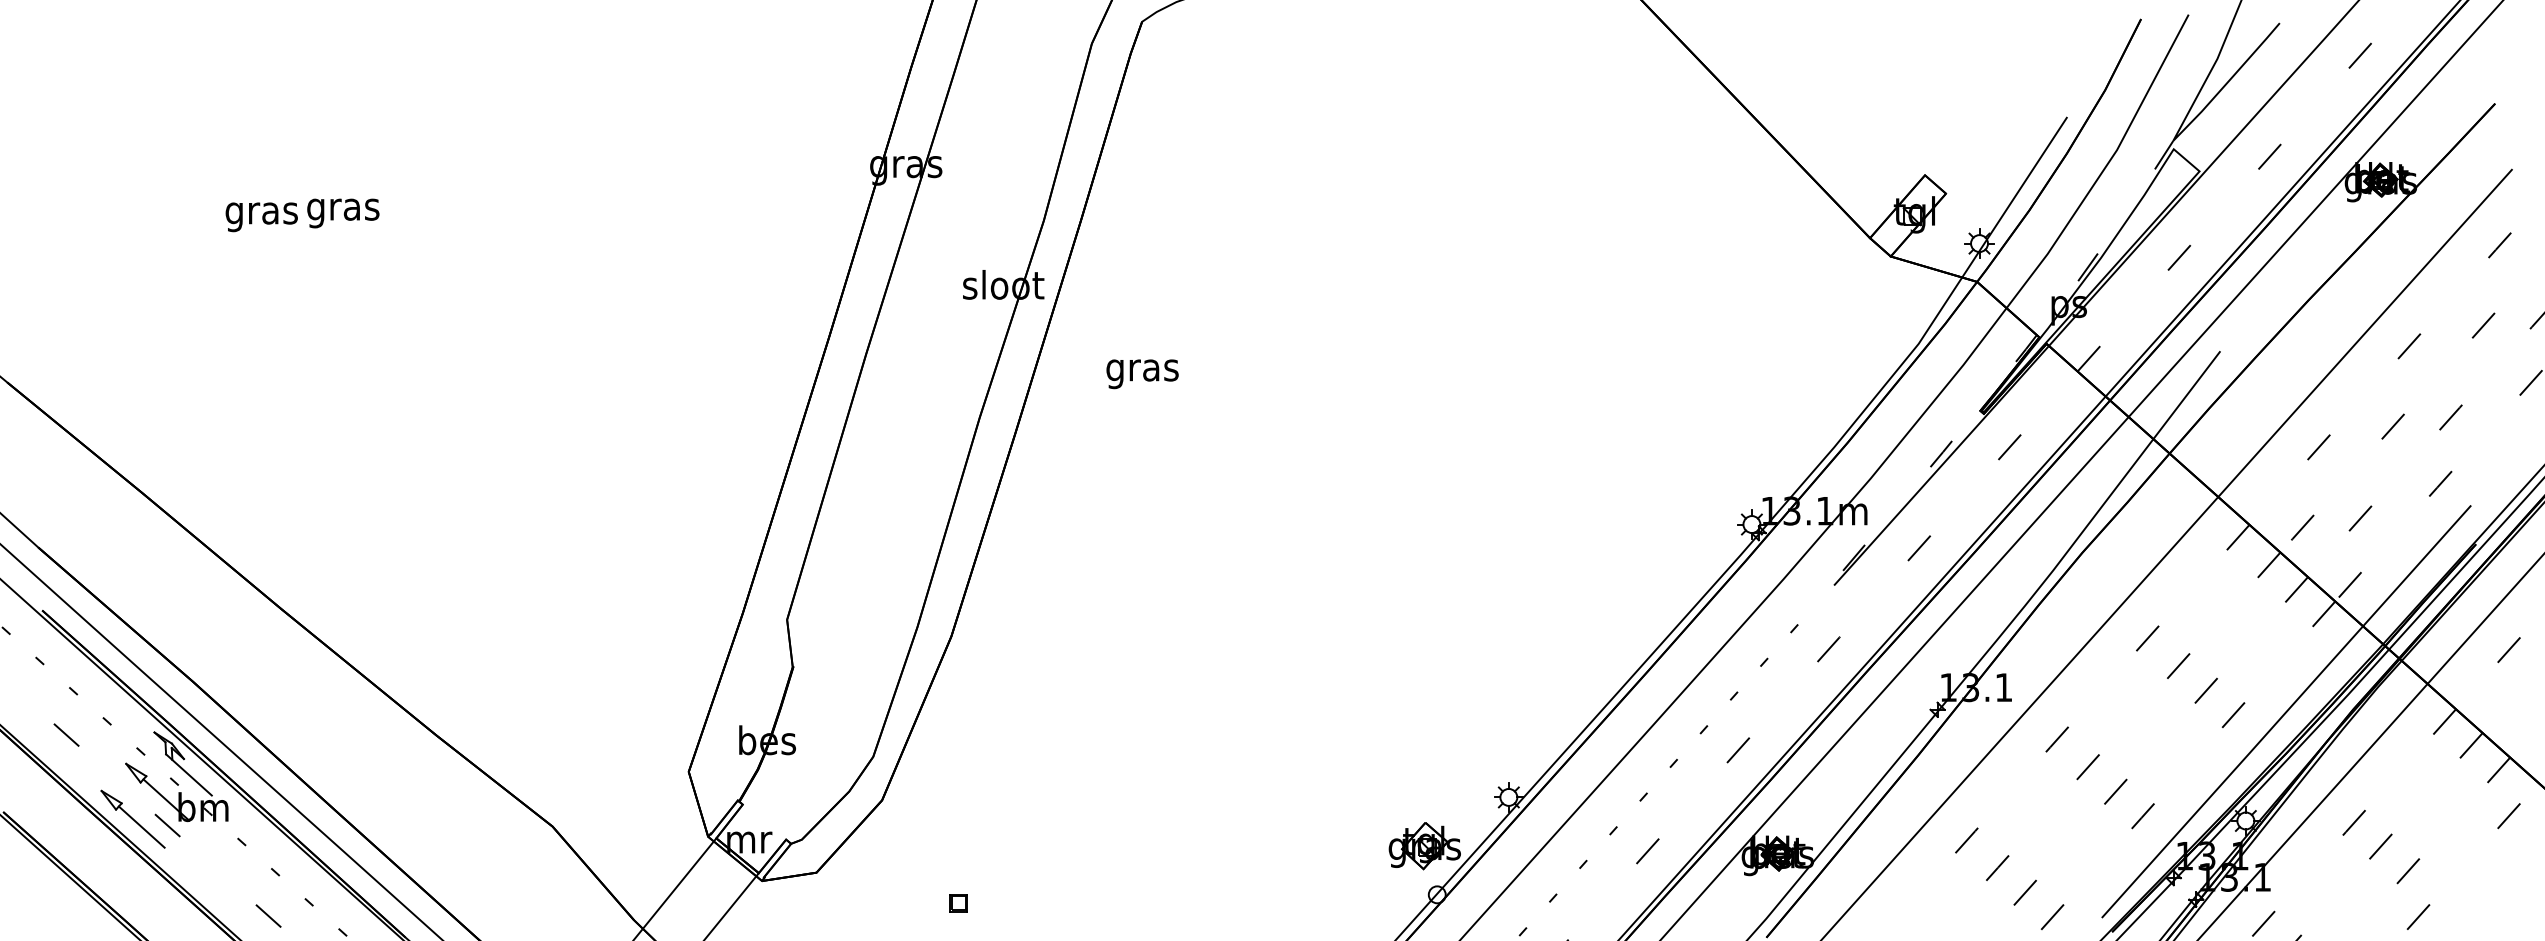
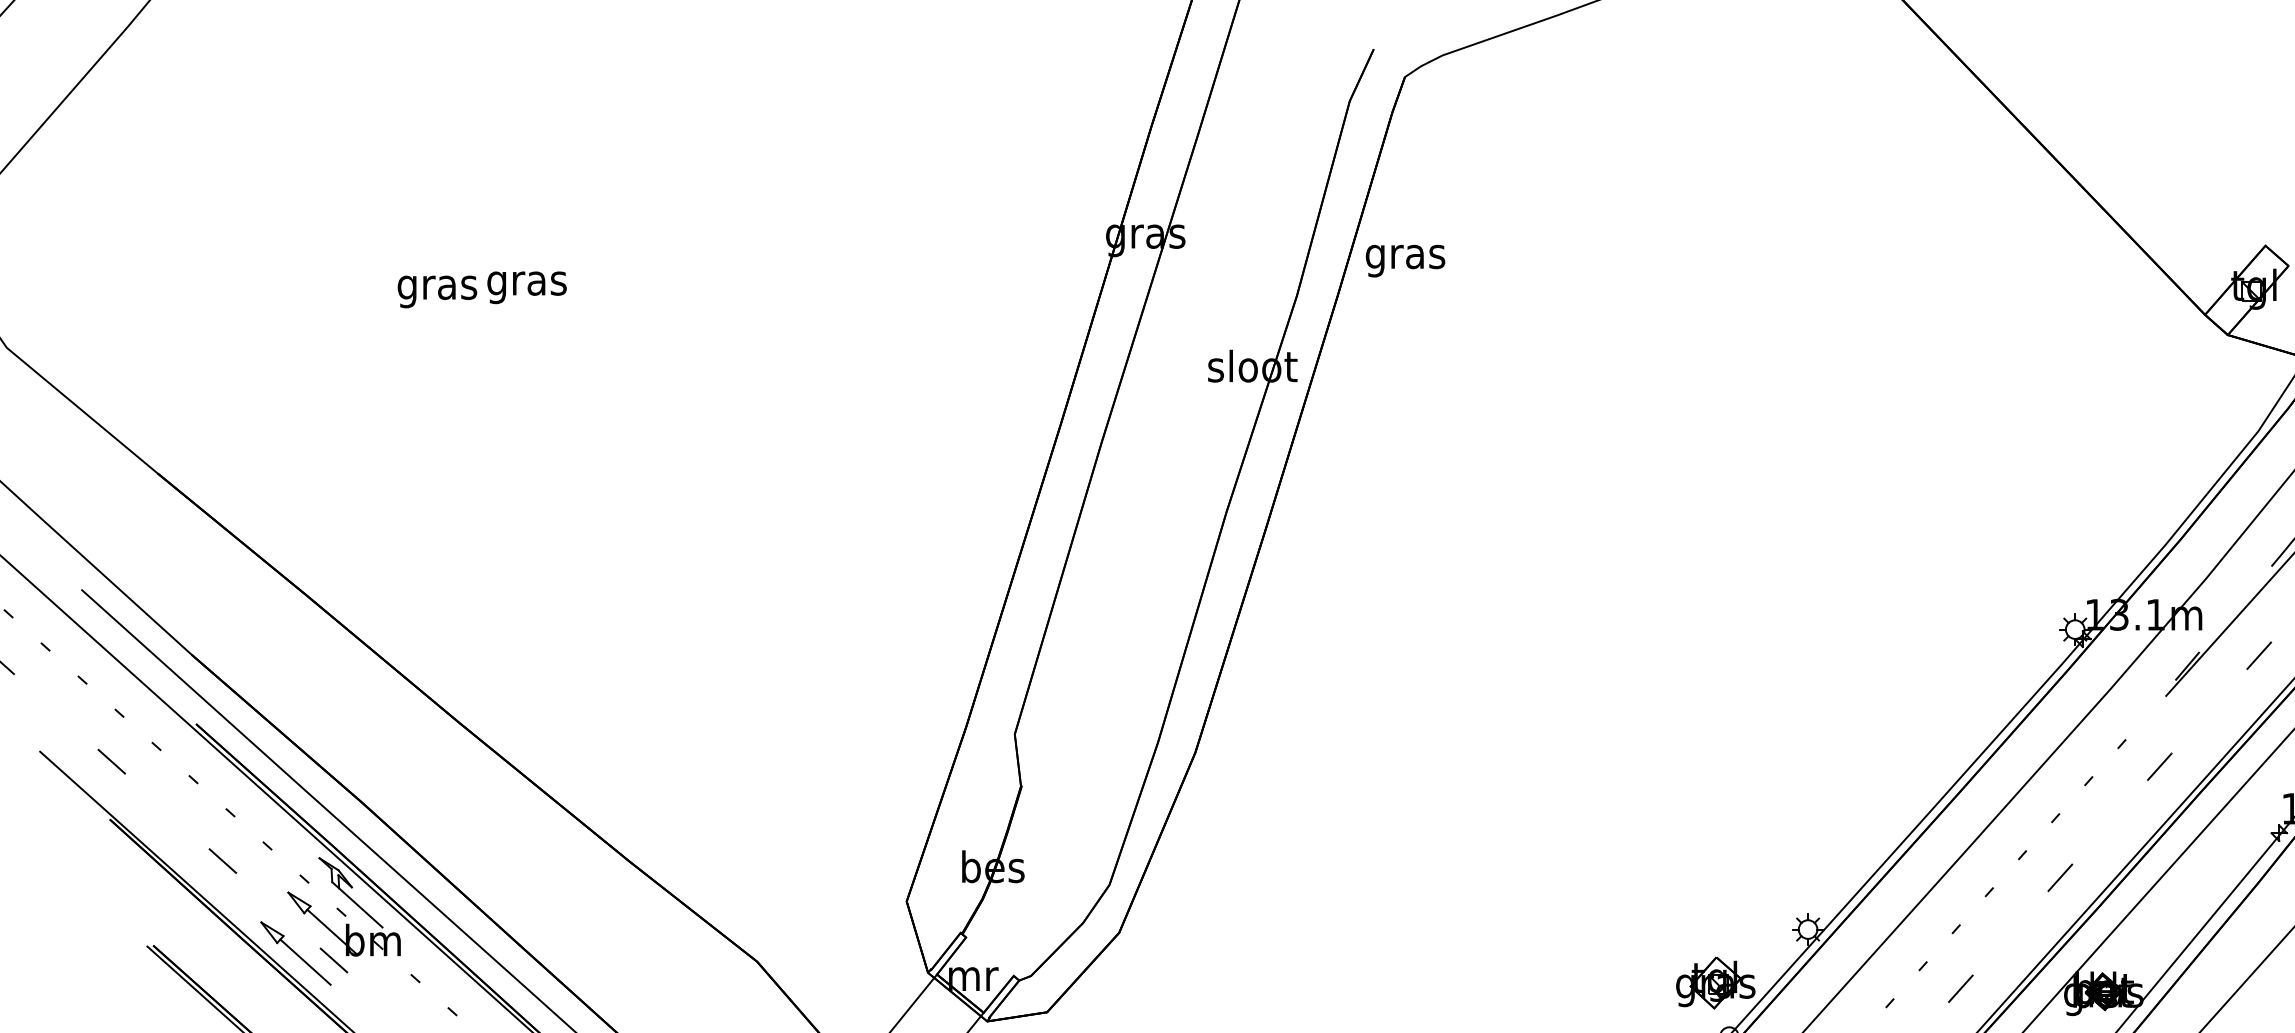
text: (1142, 374) -> (1405, 261), moved

